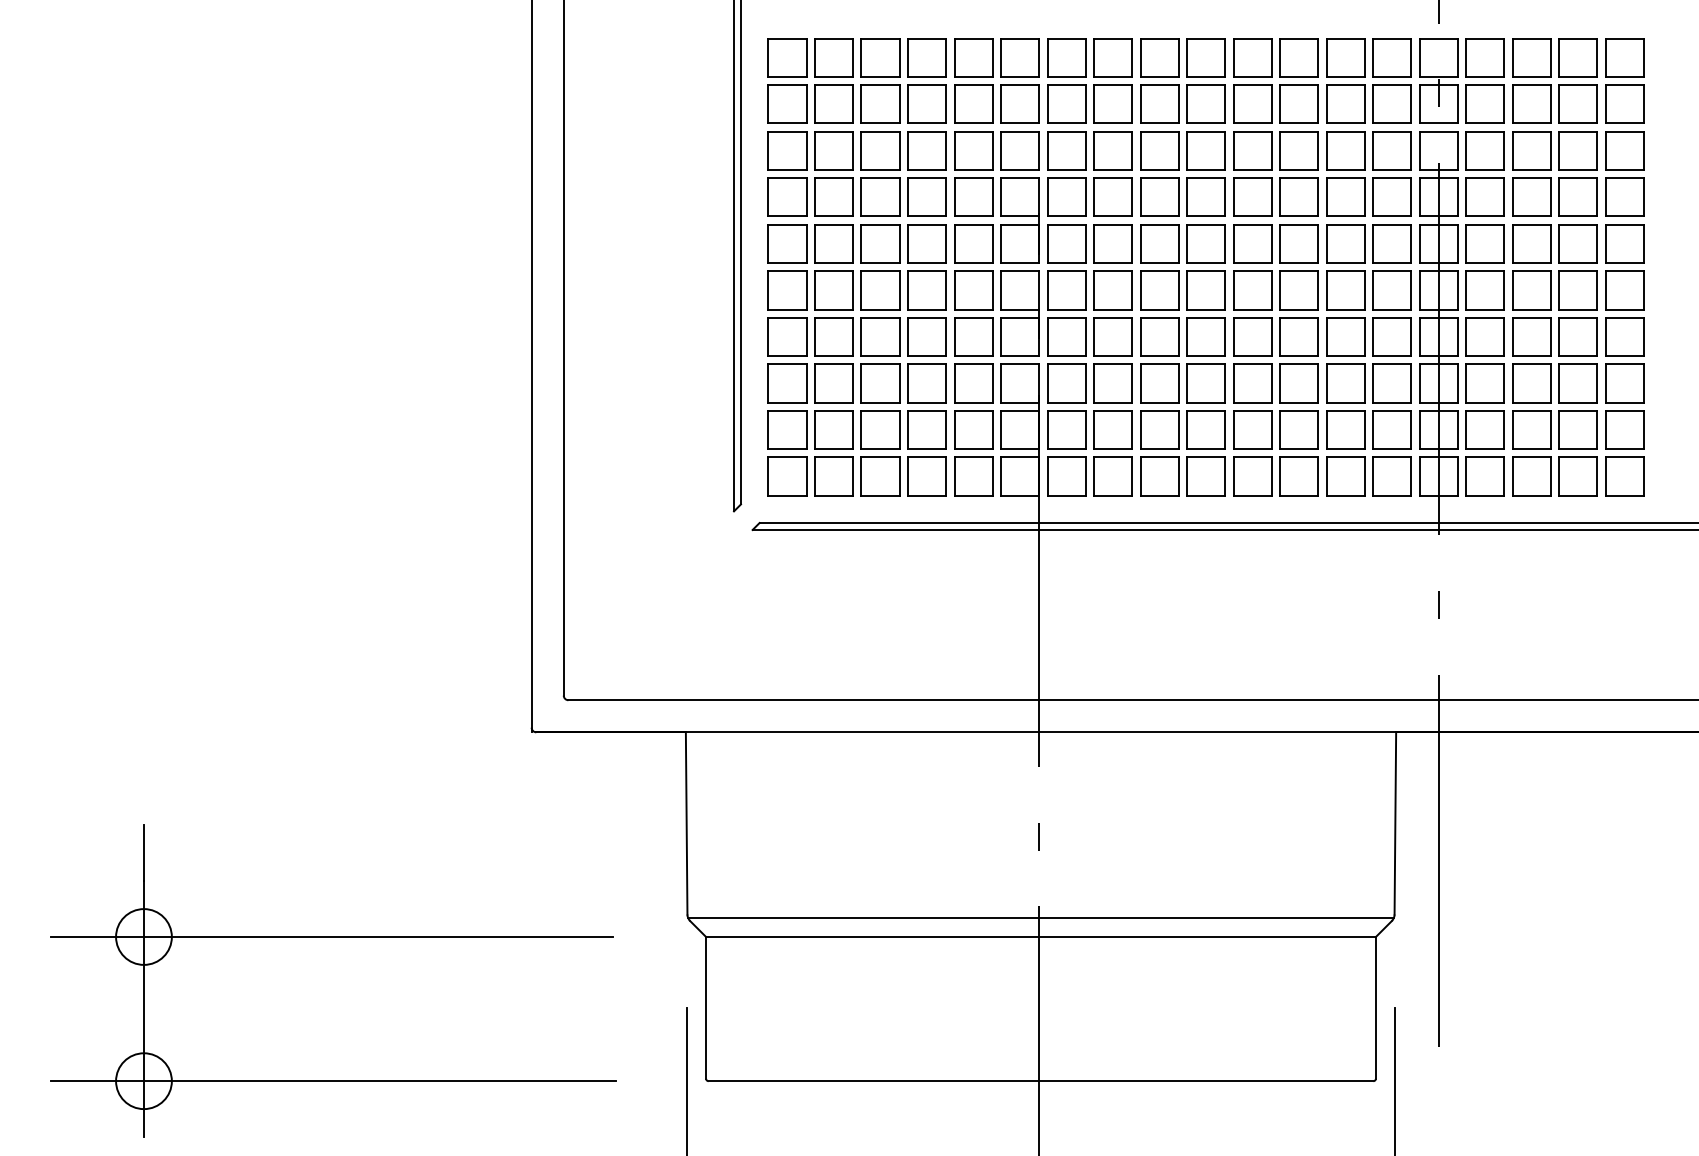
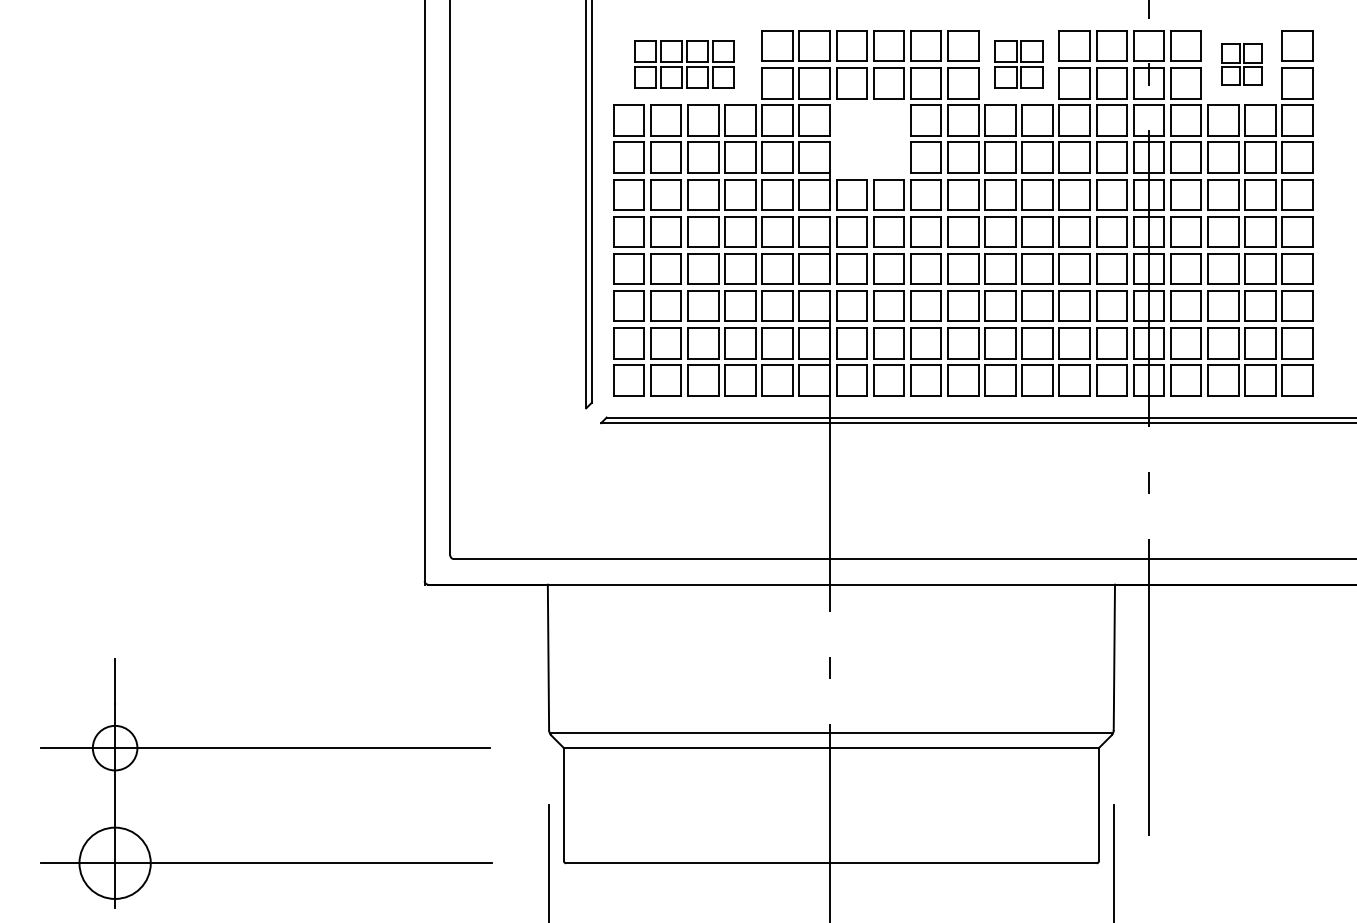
part: (856, 80) -> (684, 64), size x0.7
part: (1275, 80) -> (1018, 64), size x0.7
part: (1554, 80) -> (1241, 64), size x0.6
part: (1089, 173) -> (870, 138), removed
circle: (143, 1081) -> (114, 863), size x1.6

